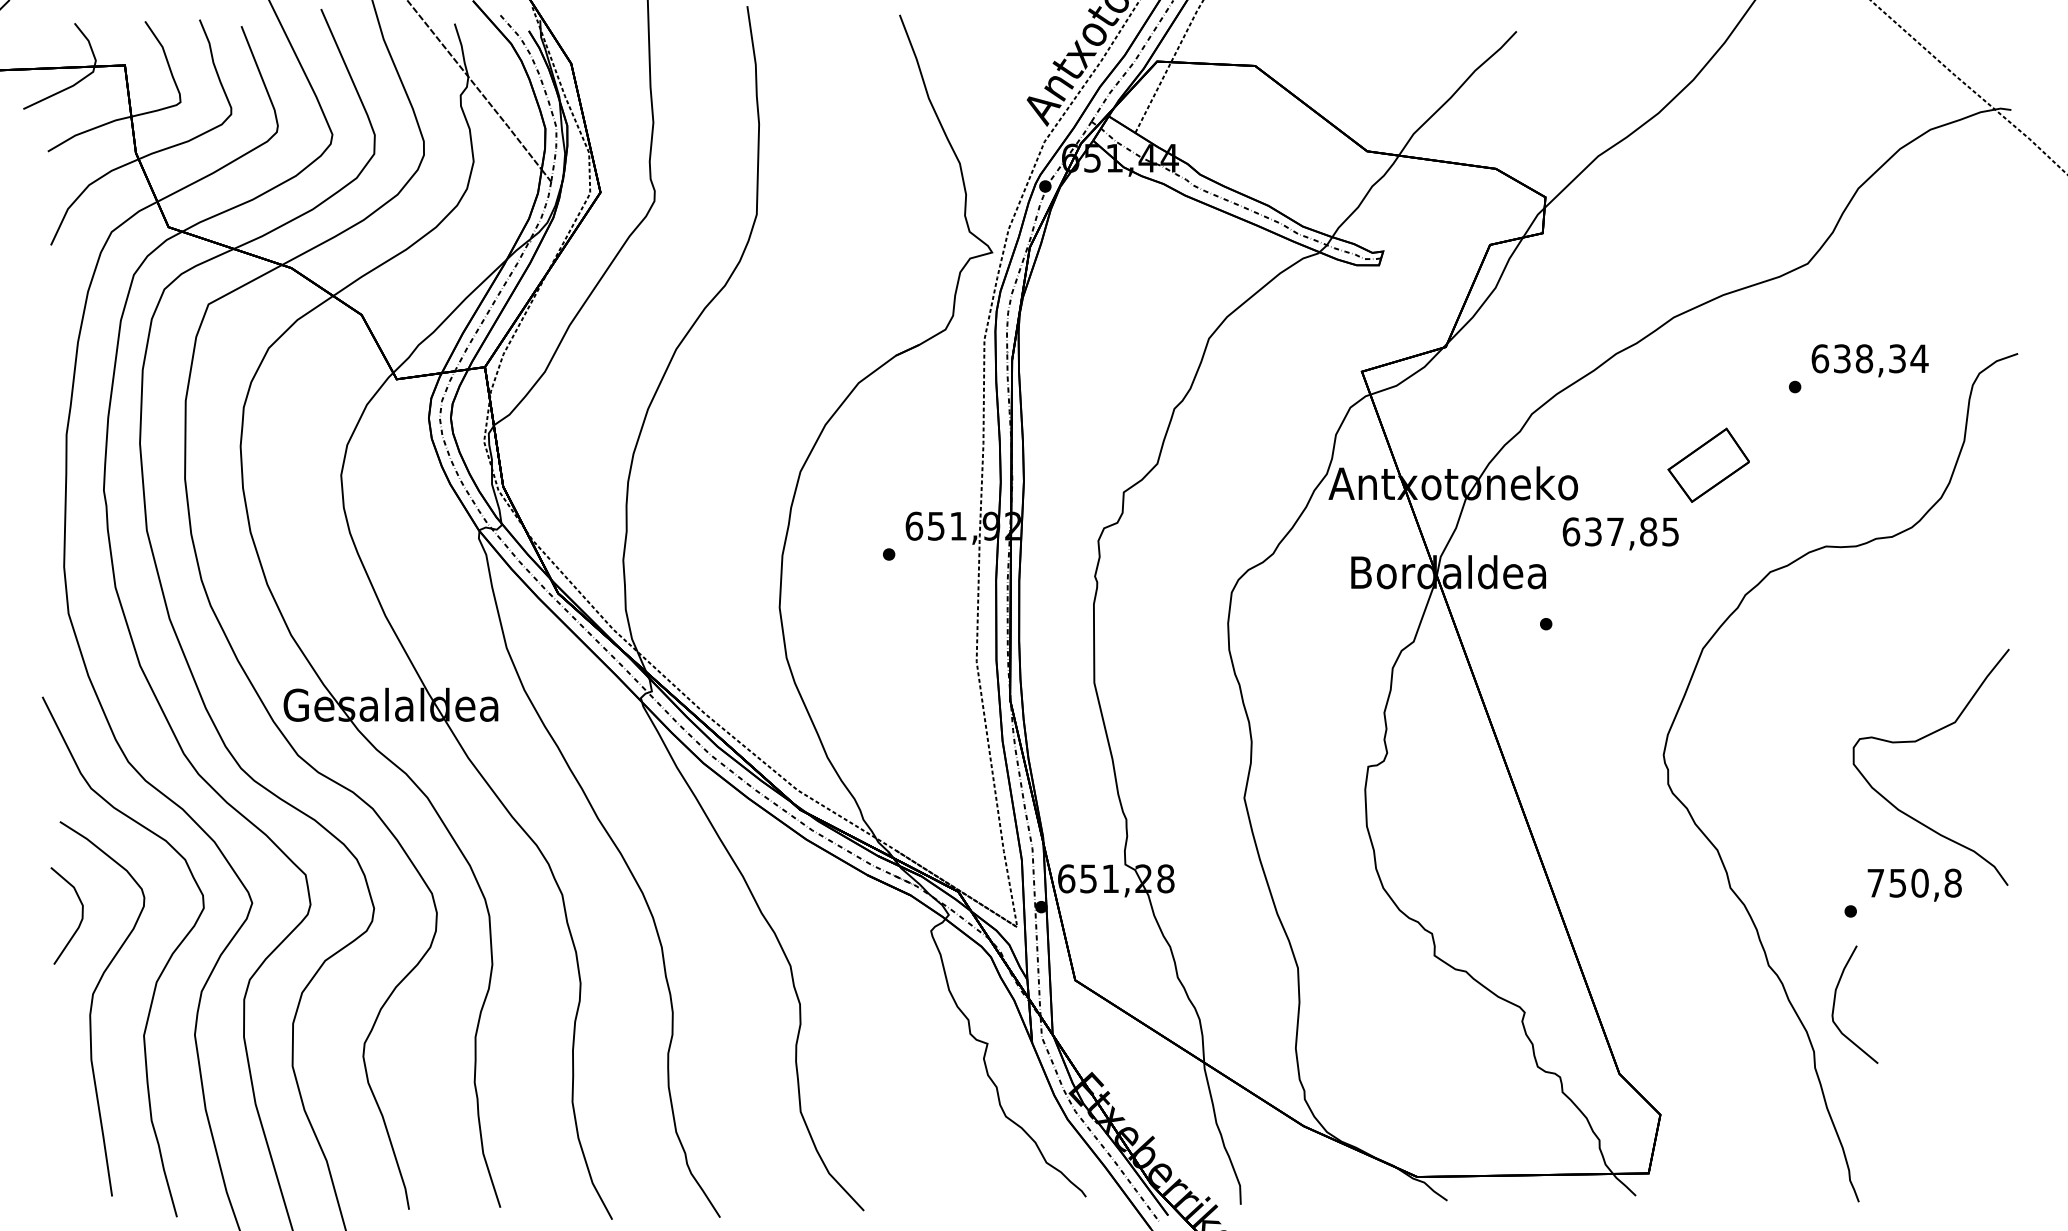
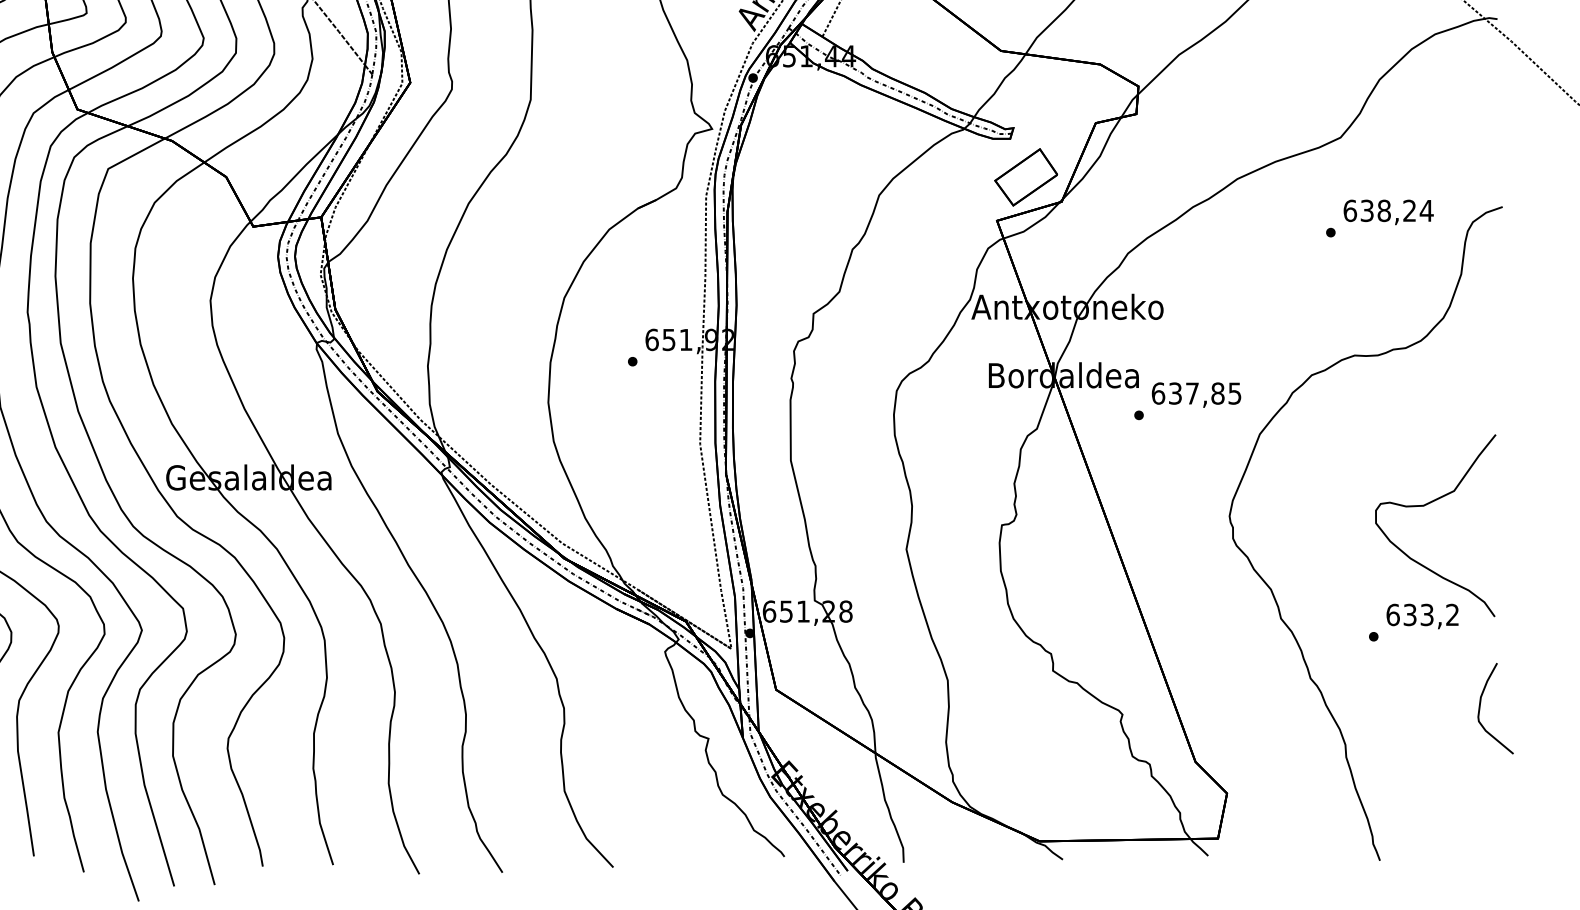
text: (1897, 358) -> (1409, 210), 638,34 -> 638,24
part: (1708, 464) -> (1026, 176), moved
text: (1620, 533) -> (1196, 394), moved
text: (1914, 882) -> (1422, 614), 750,8 -> 633,2
curve: (1835, 1002) -> (1480, 706), moved

